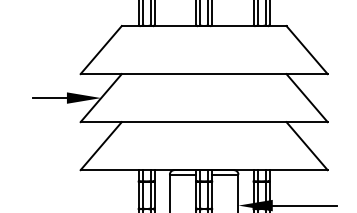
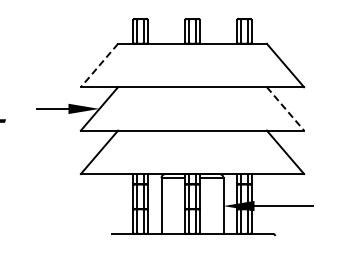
line: (101, 50) -> (99, 65), solid -> dashed
line: (307, 97) -> (285, 108), solid -> dashed

